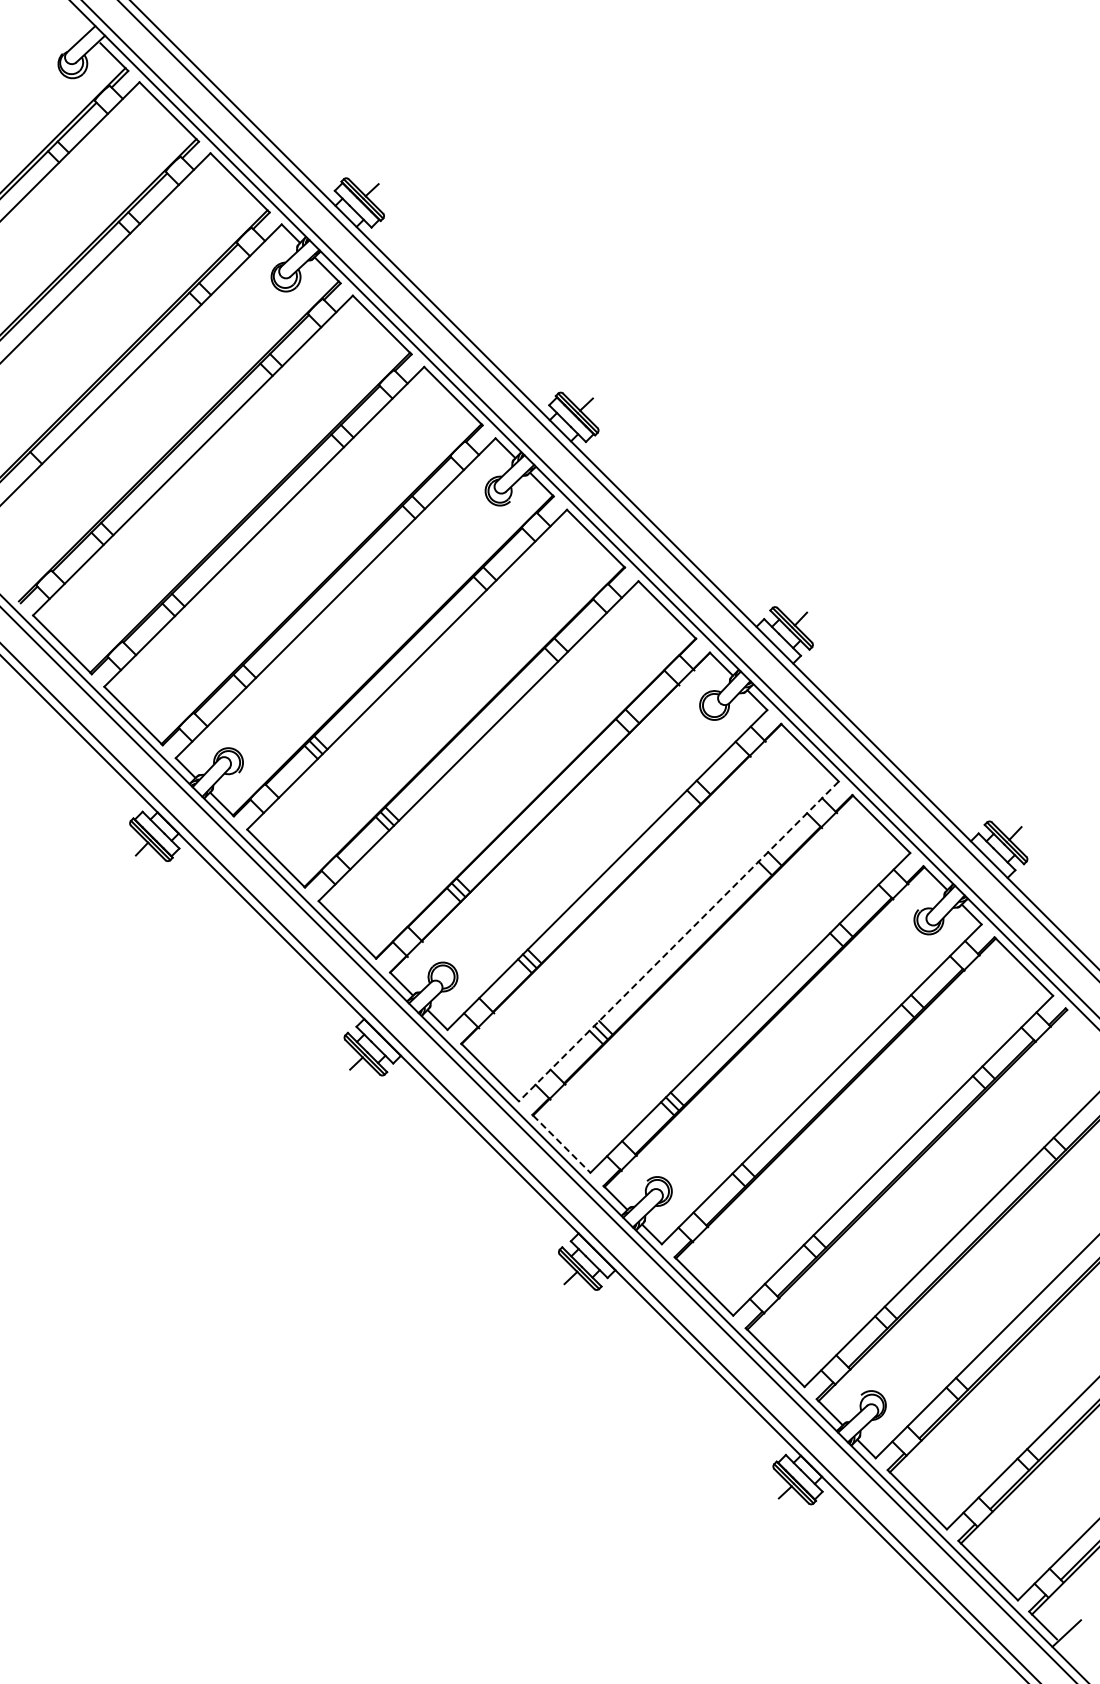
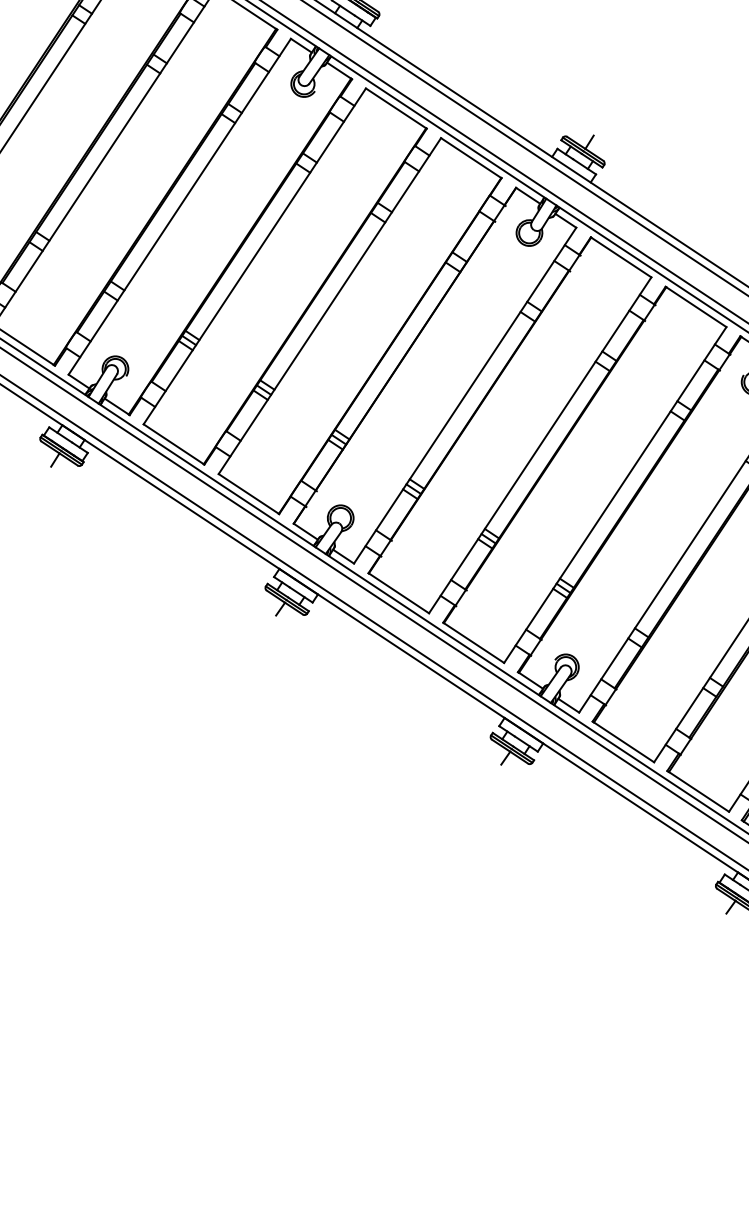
line: (678, 941) -> (539, 445), dashed -> solid
line: (561, 1144) -> (473, 643), dashed -> solid

